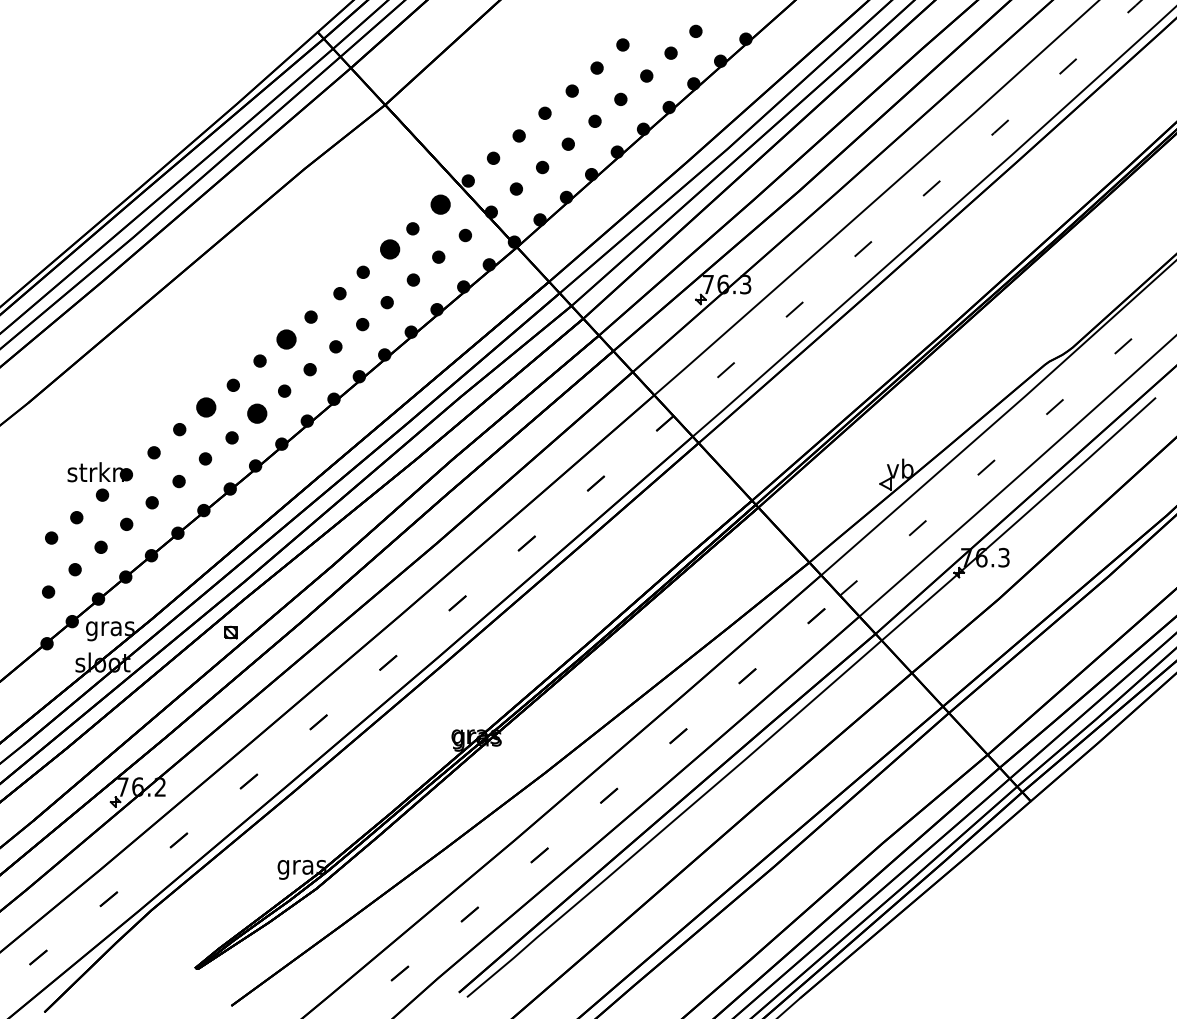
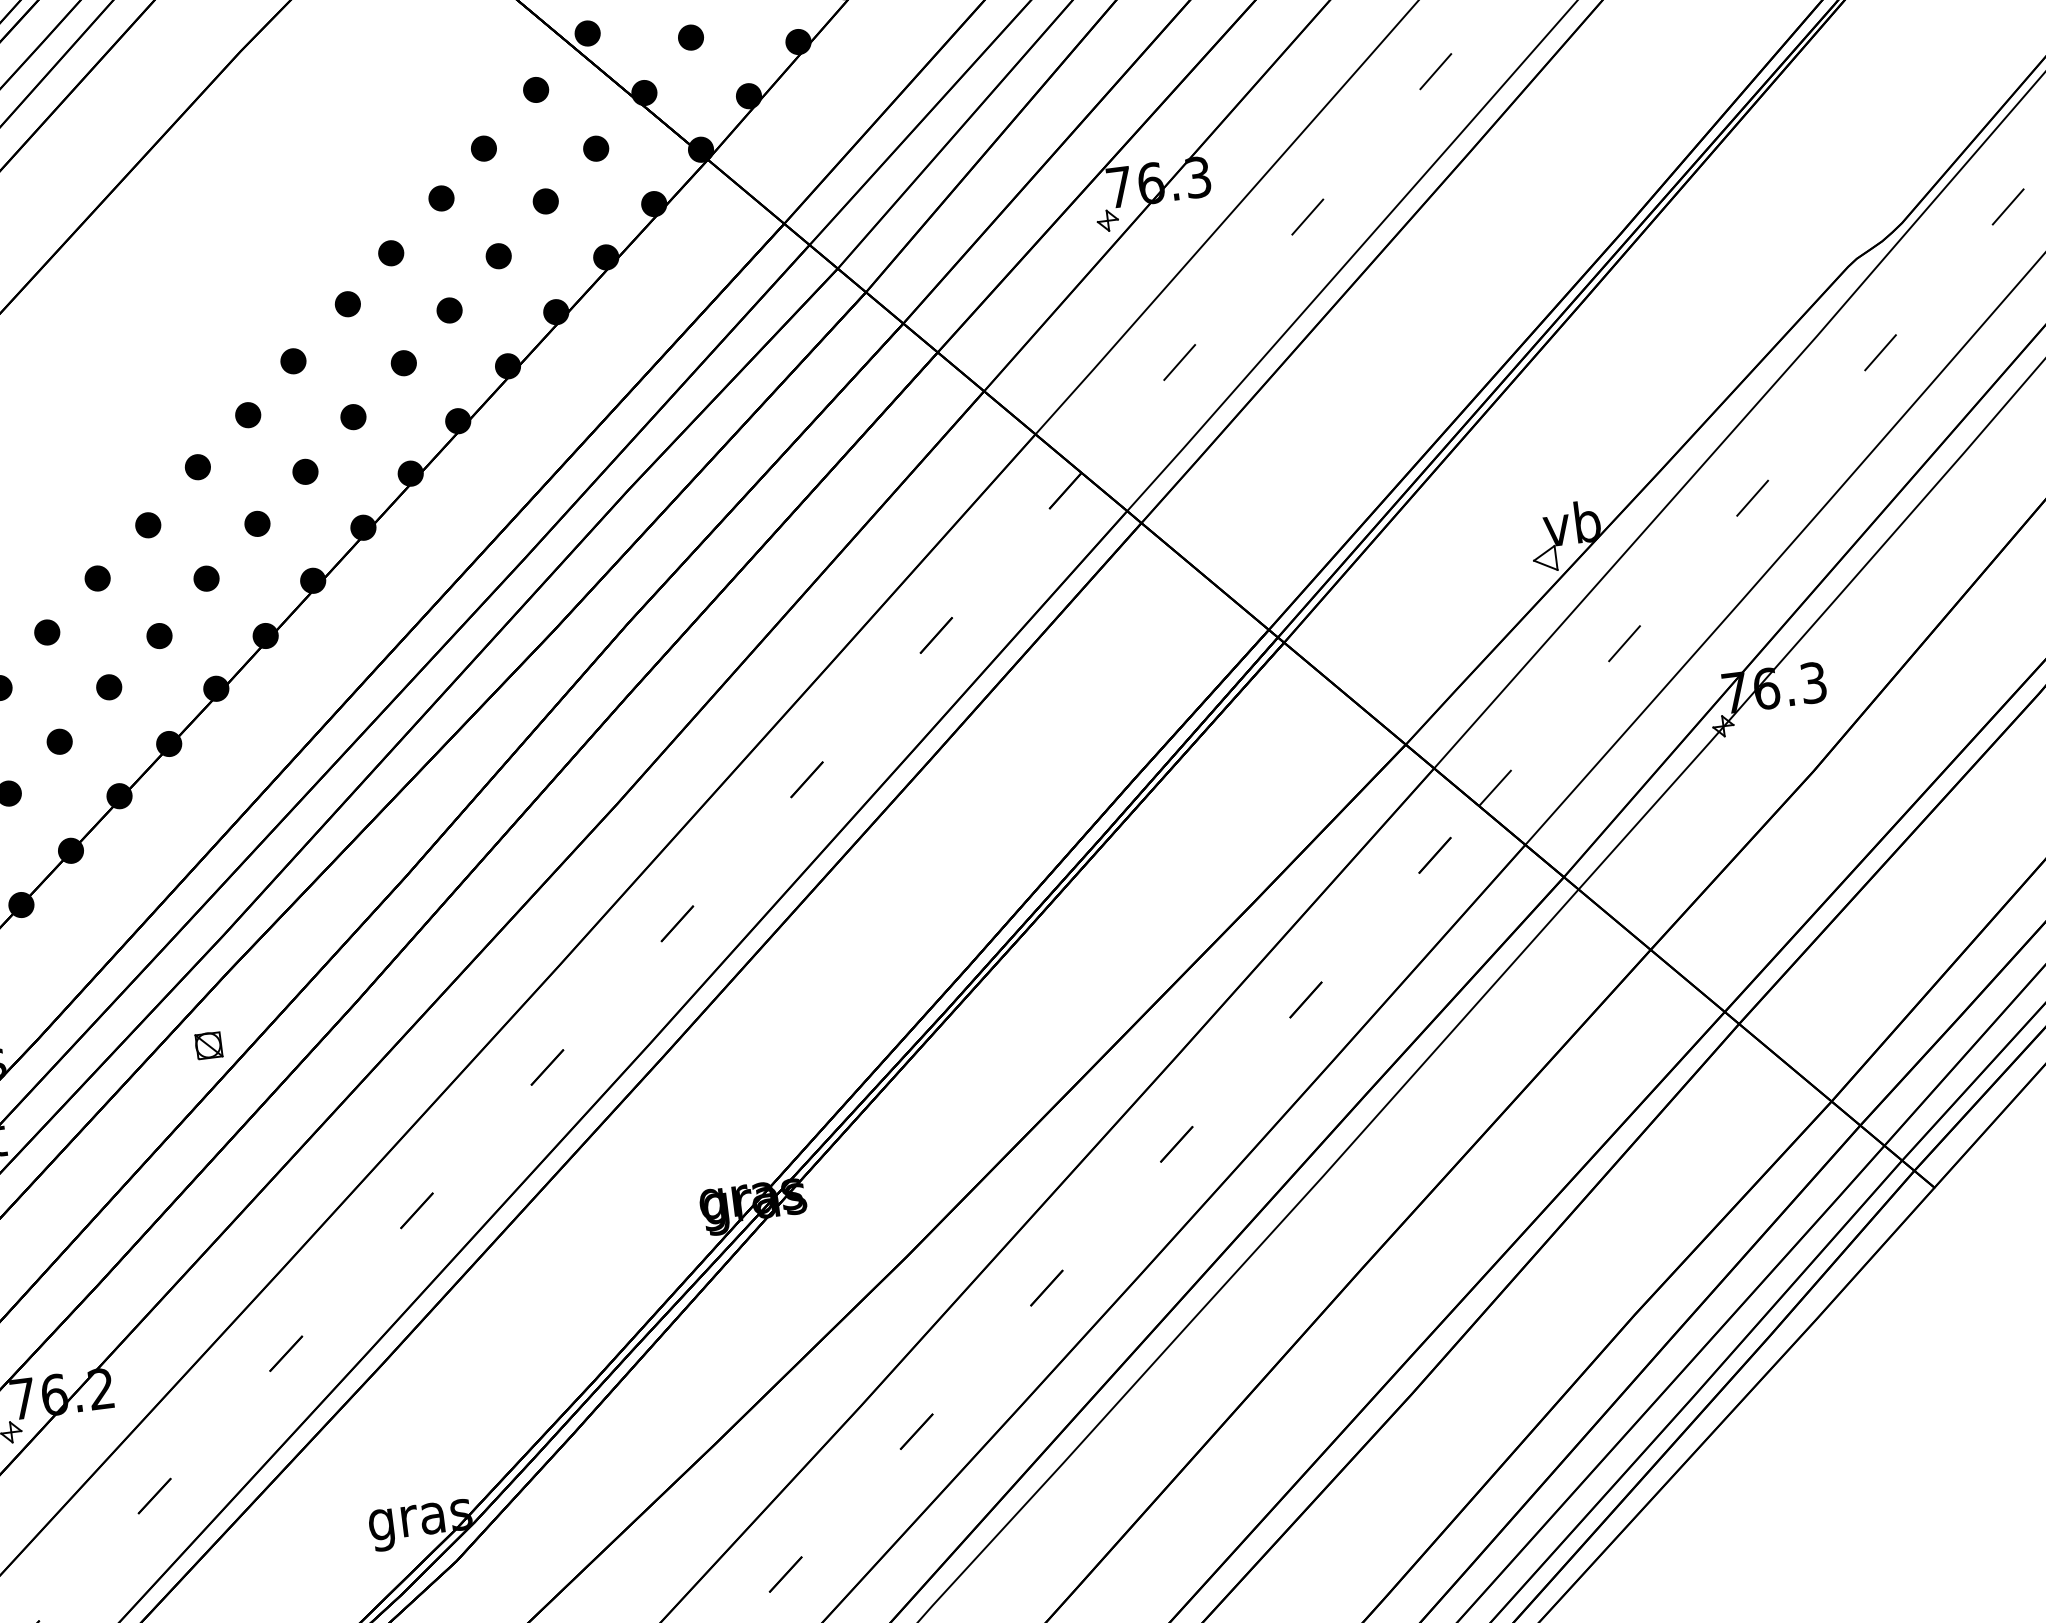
part: (440, 203) -> (535, 88), size x0.62
part: (389, 249) -> (440, 198), size x0.62
part: (286, 339) -> (247, 414), size x0.62
part: (206, 406) -> (97, 576), size x0.62
part: (257, 413) -> (206, 578), size x0.62

